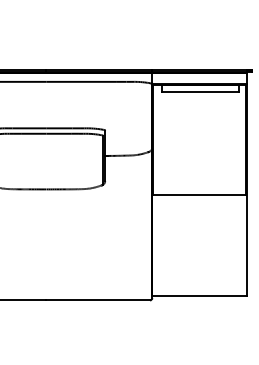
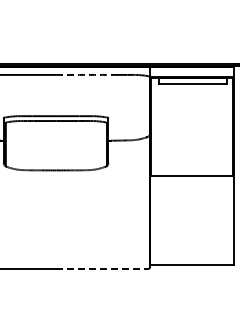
arc: (81, 81) -> (87, 74), solid -> dashed
line: (98, 299) -> (102, 268), solid -> dashed

